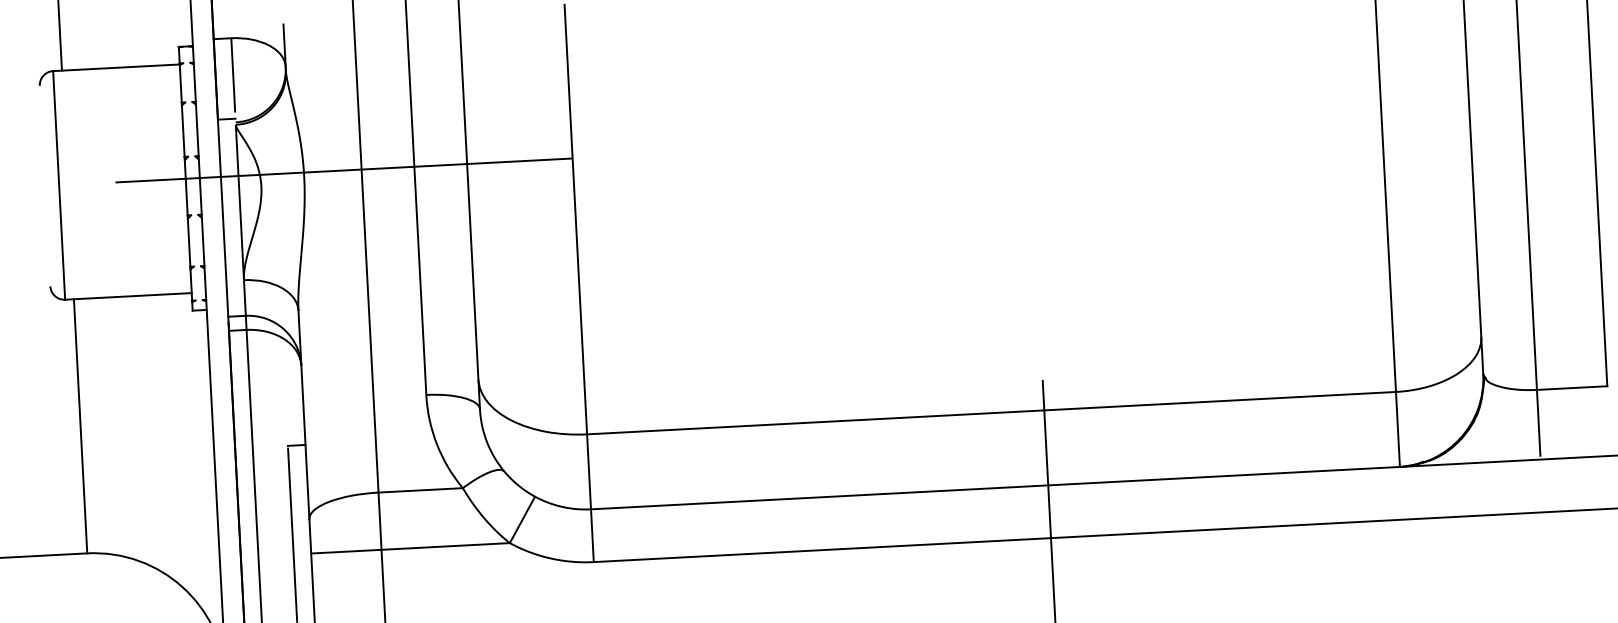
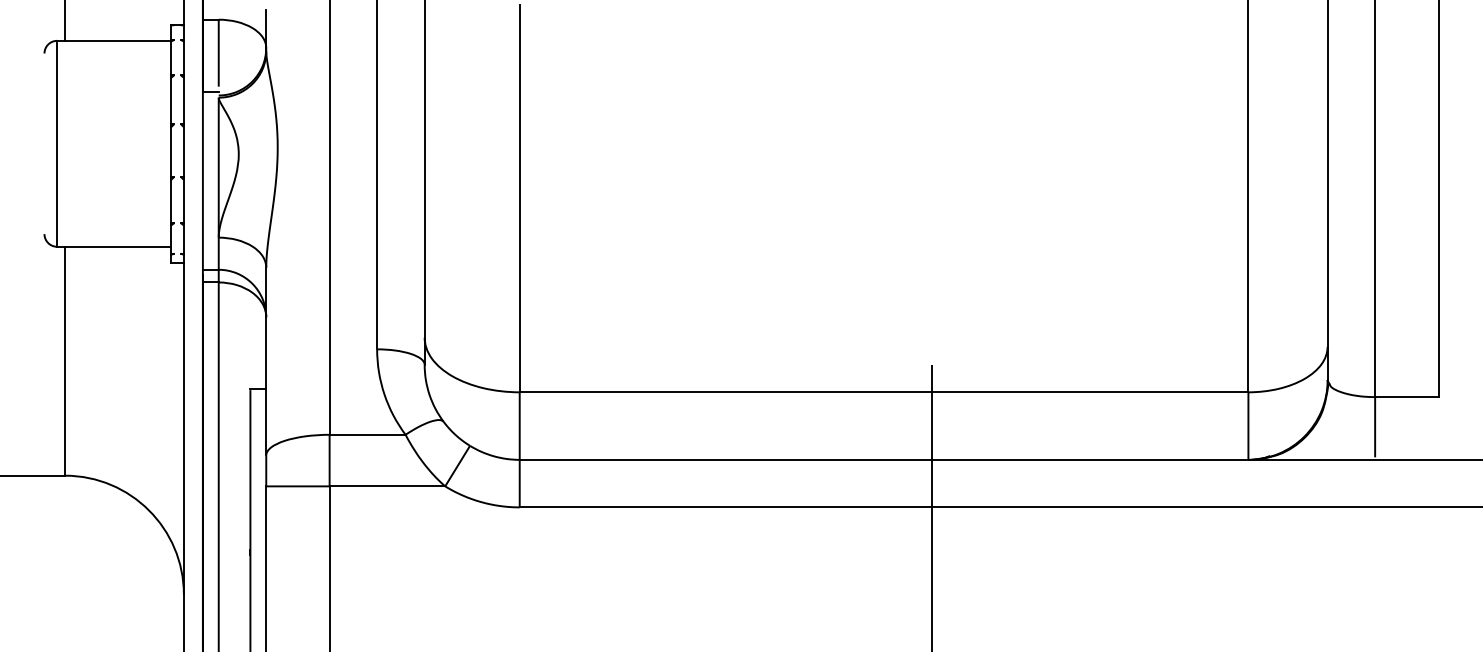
line: (343, 170) -> (313, 143), removed

